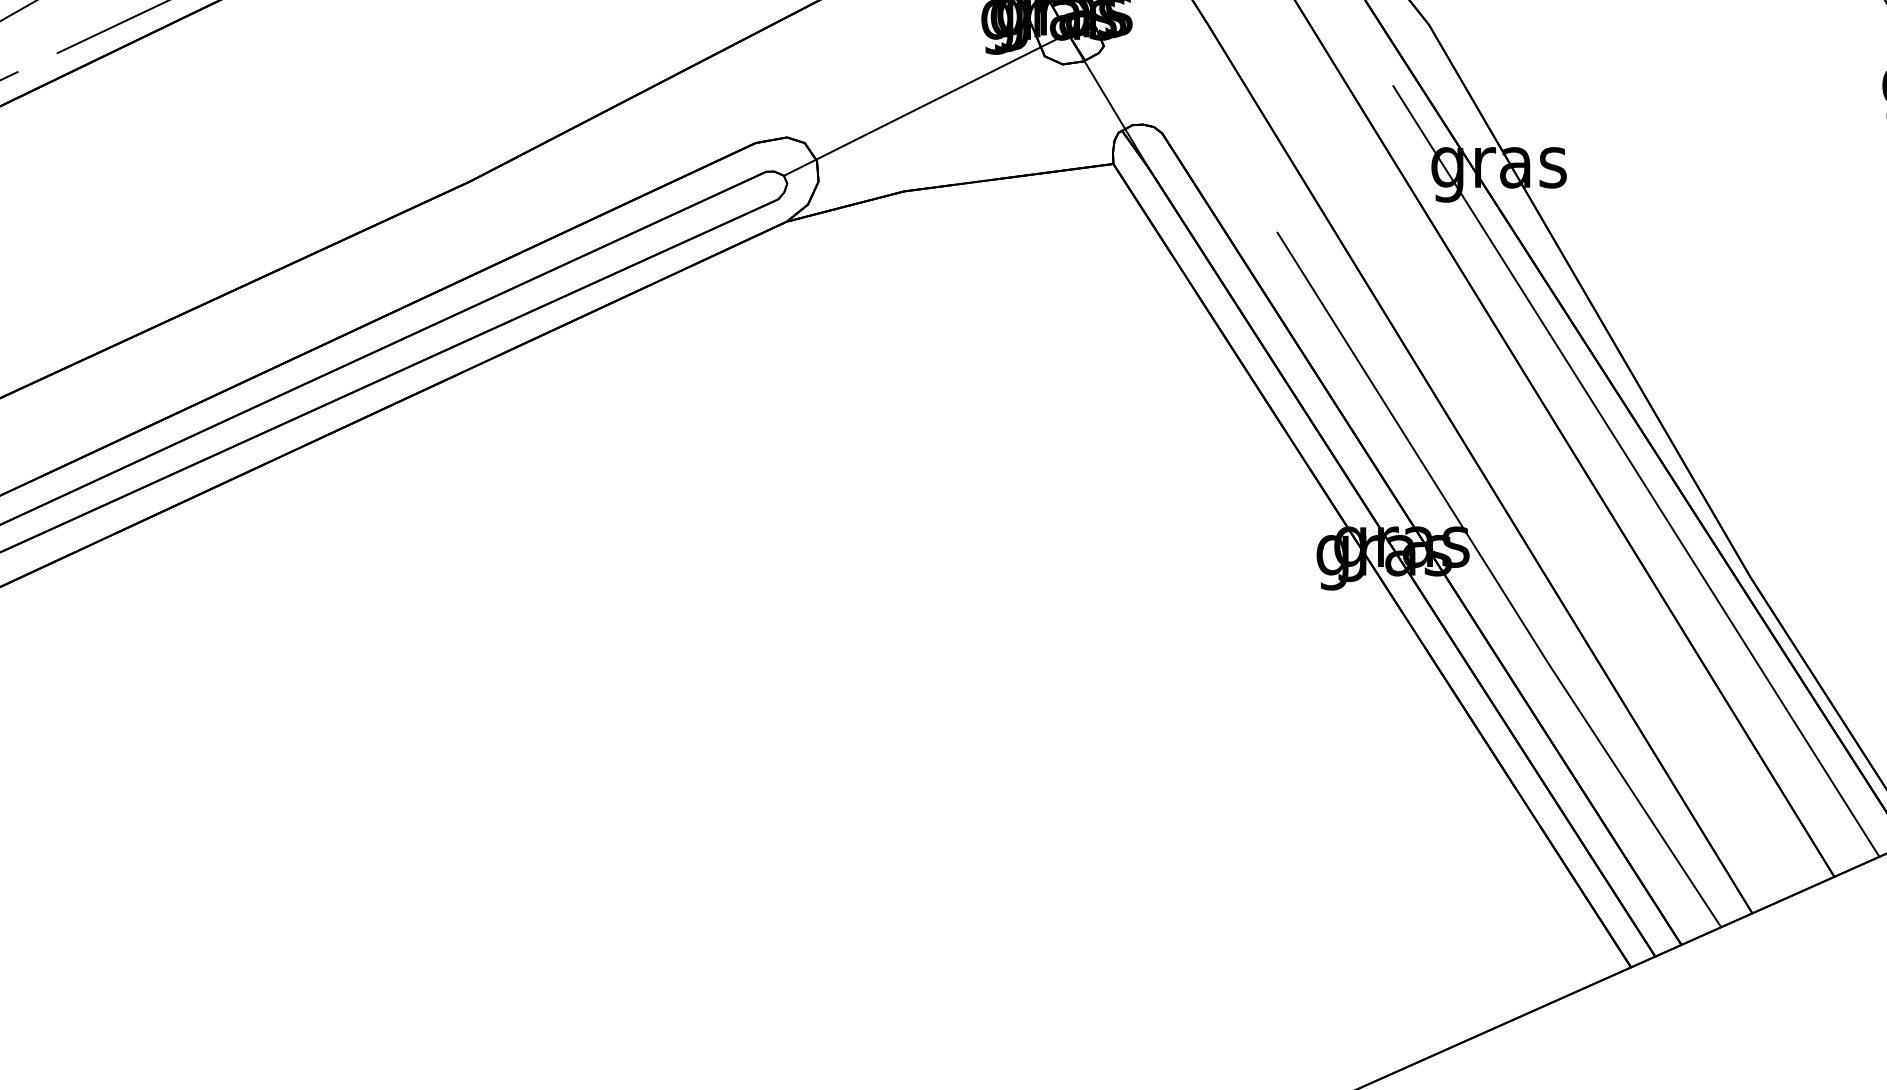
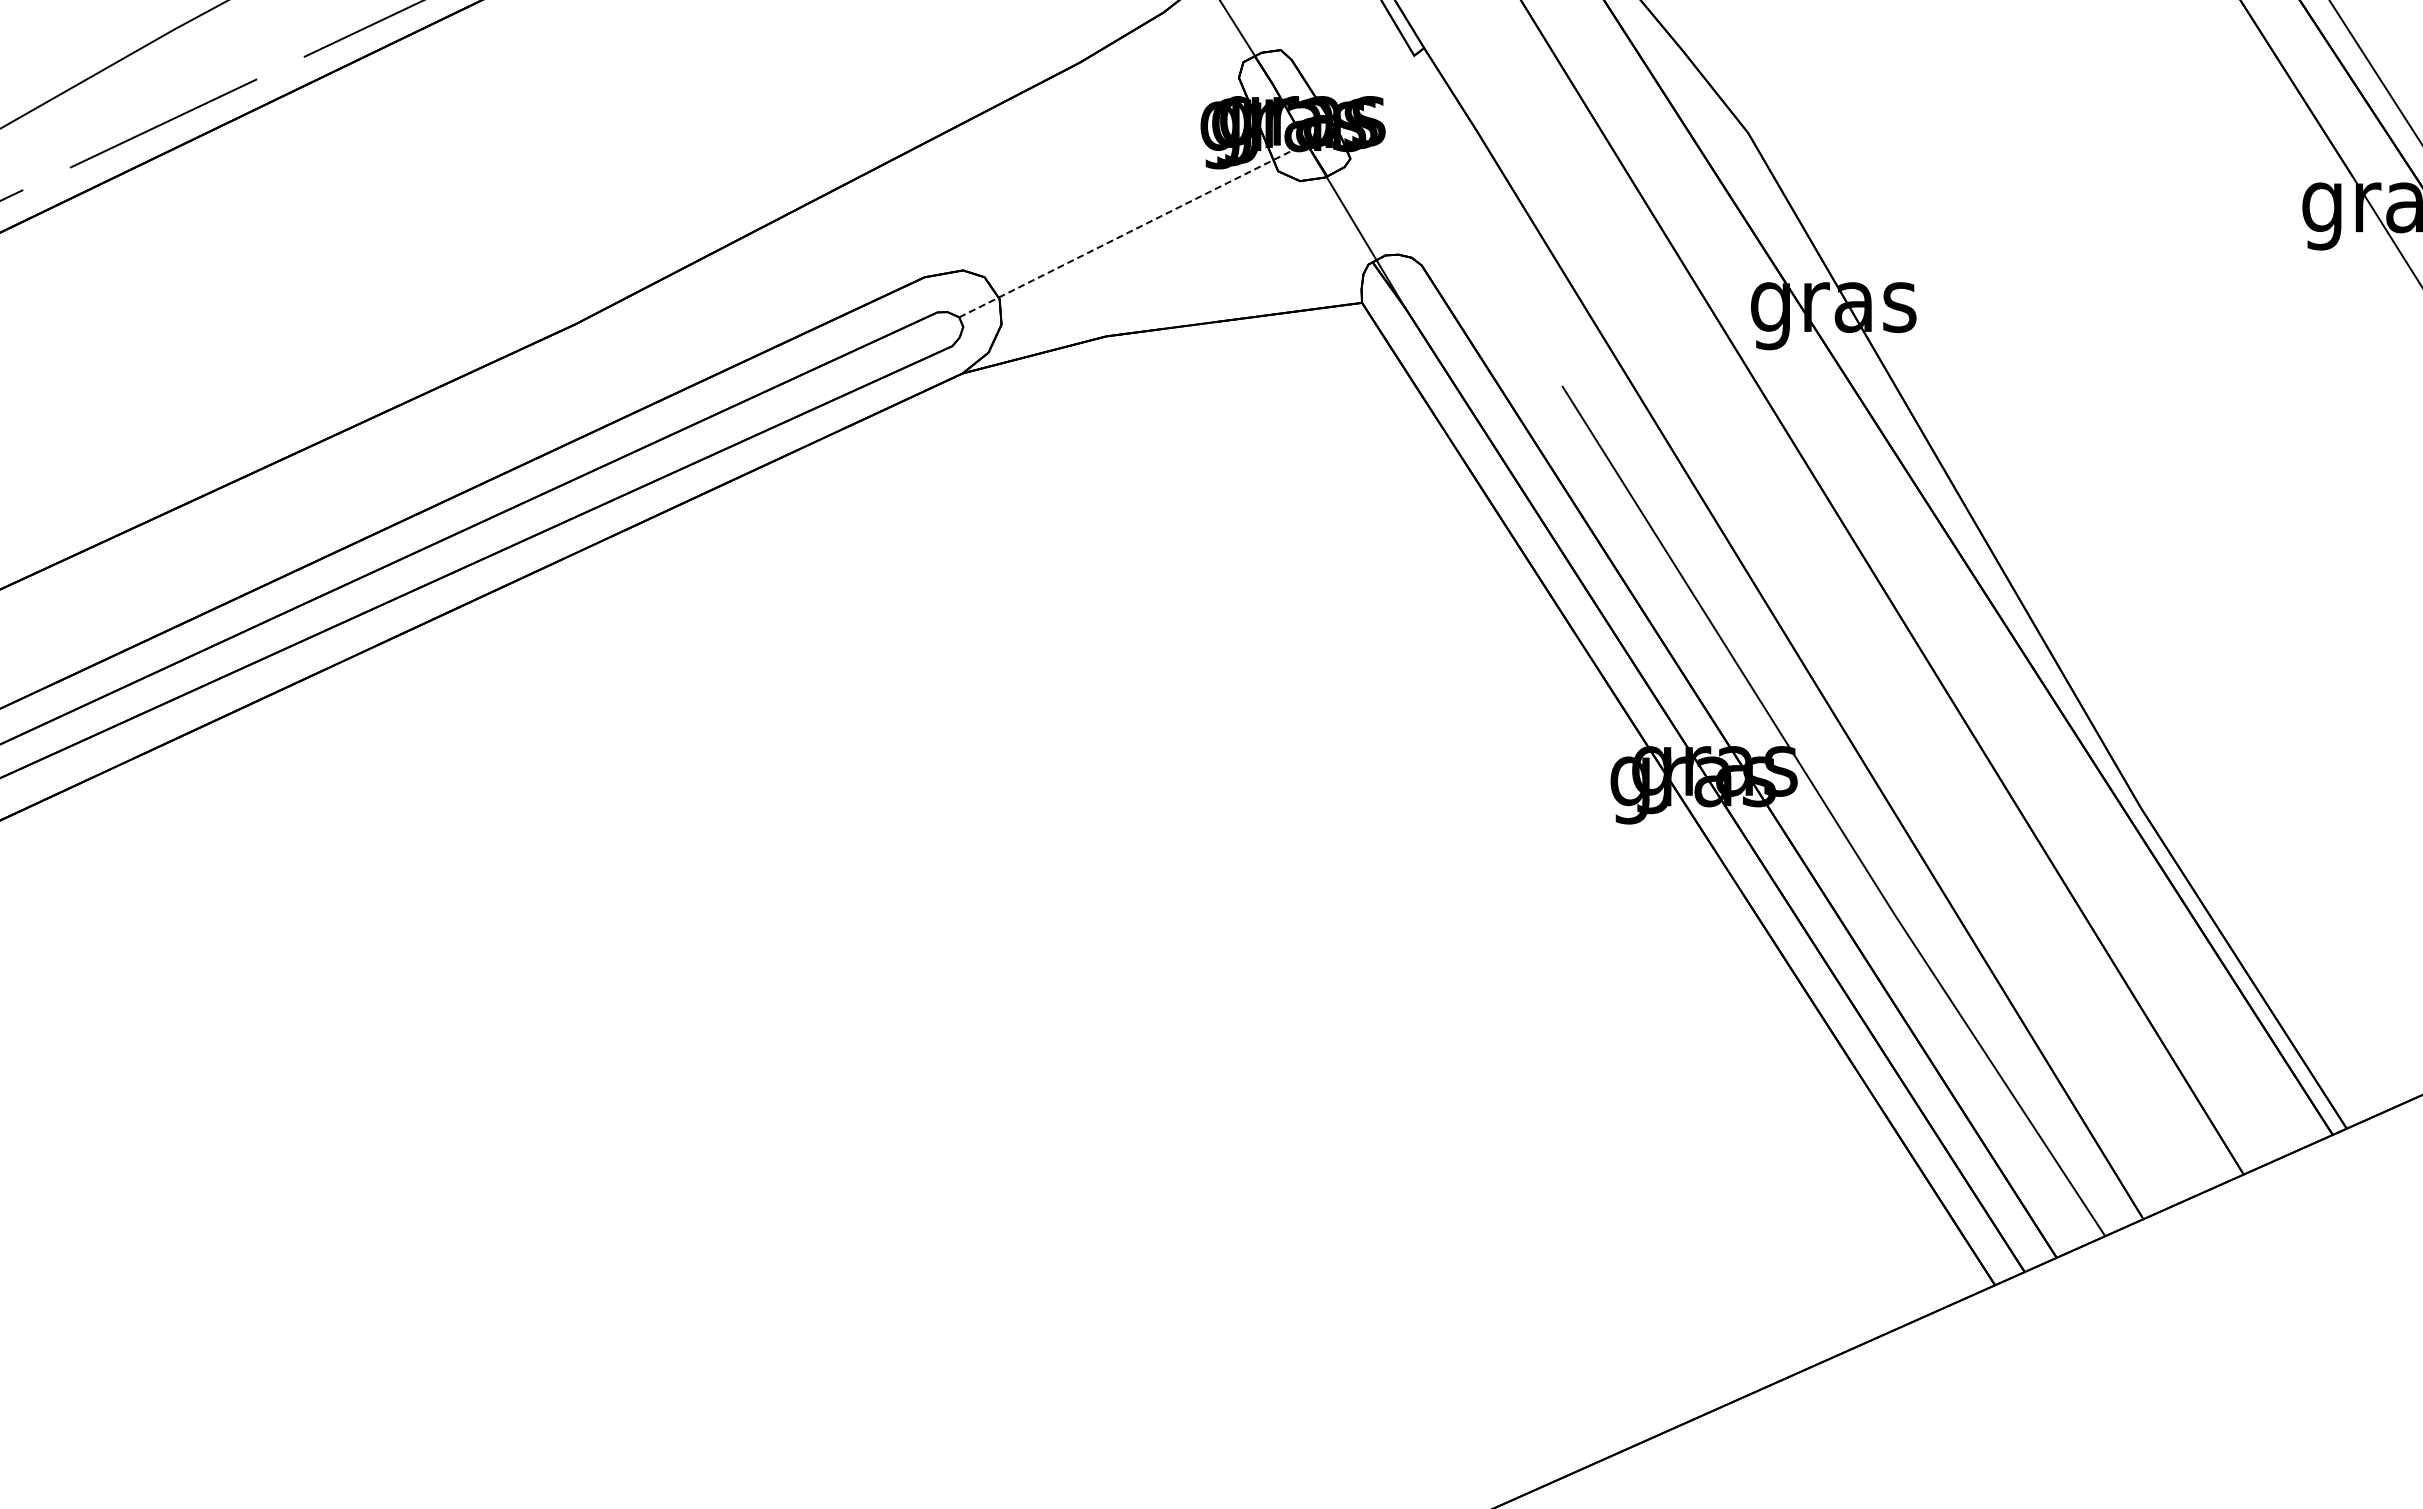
line: (926, 104) -> (1133, 230), solid -> dashed
line: (1636, 471) -> (2001, 678), removed

